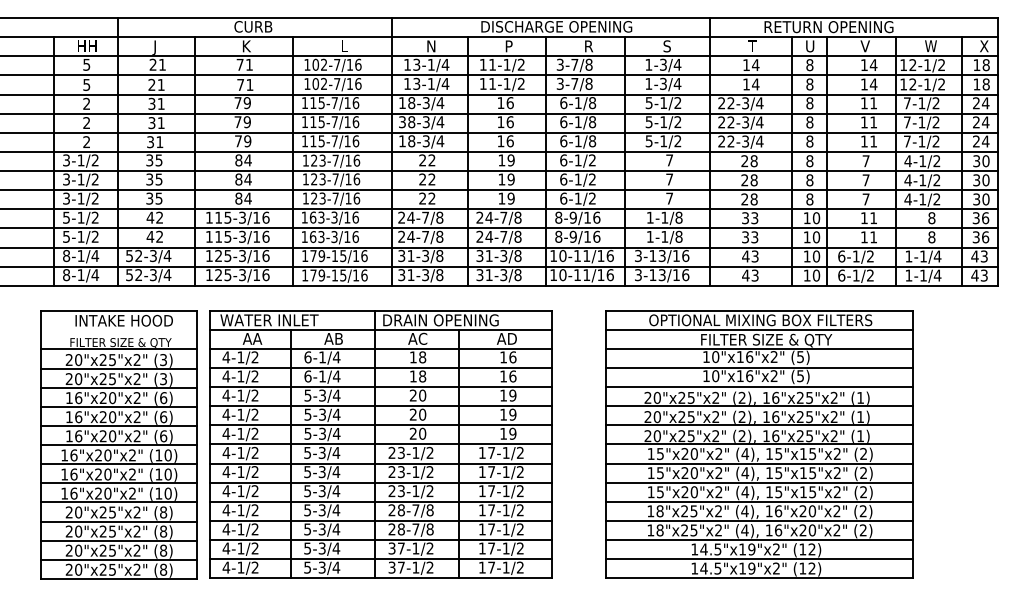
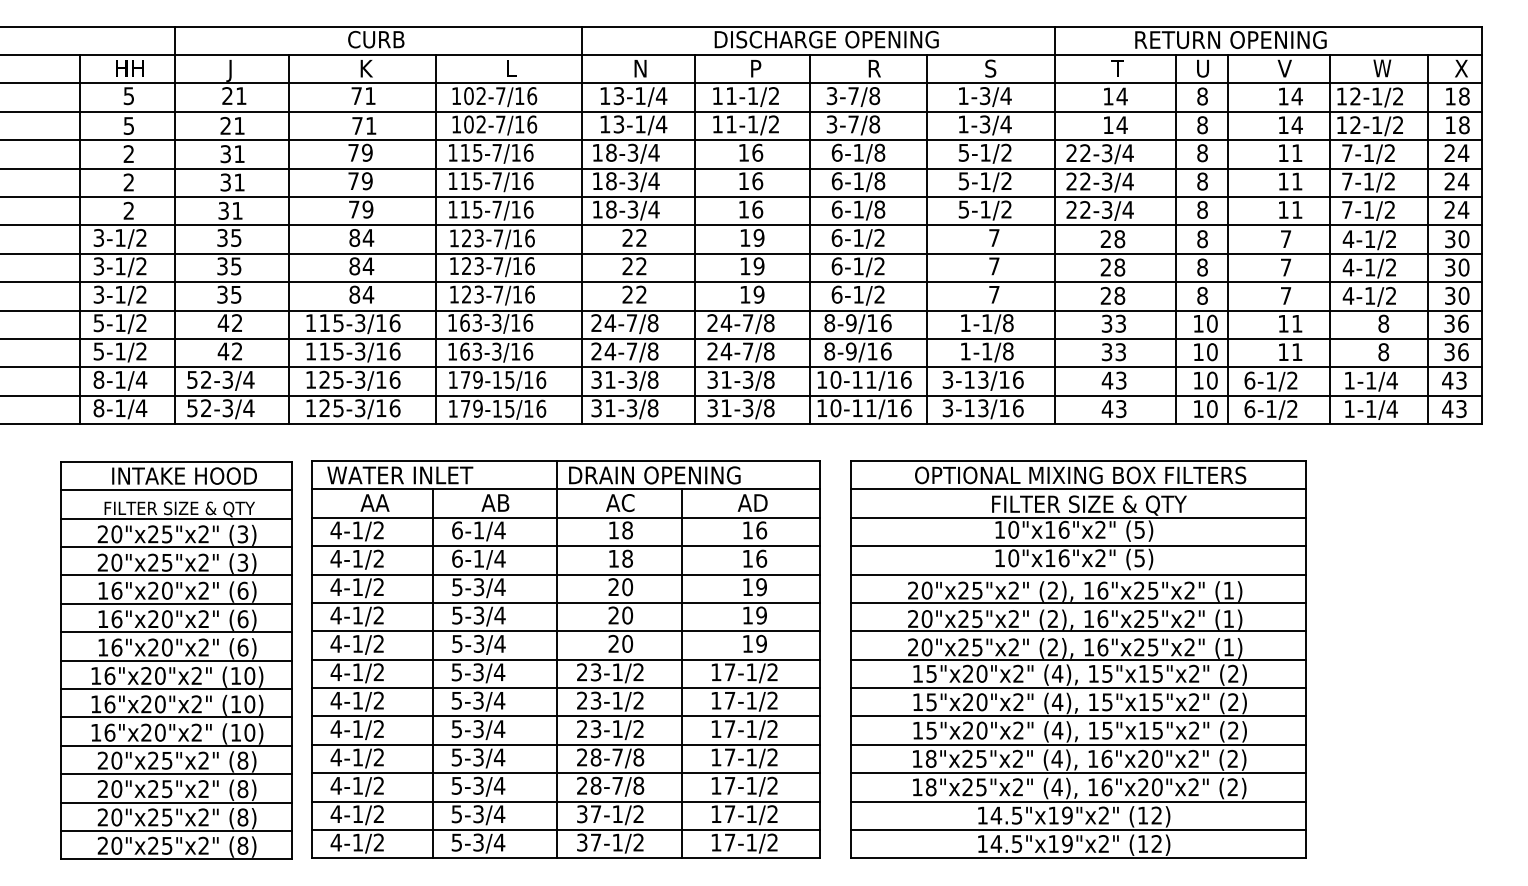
text: (402, 122) -> (597, 181), 38-3/4 -> 18-3/4
line: (118, 330) -> (176, 490), added
part: (759, 444) -> (1078, 659), moved

